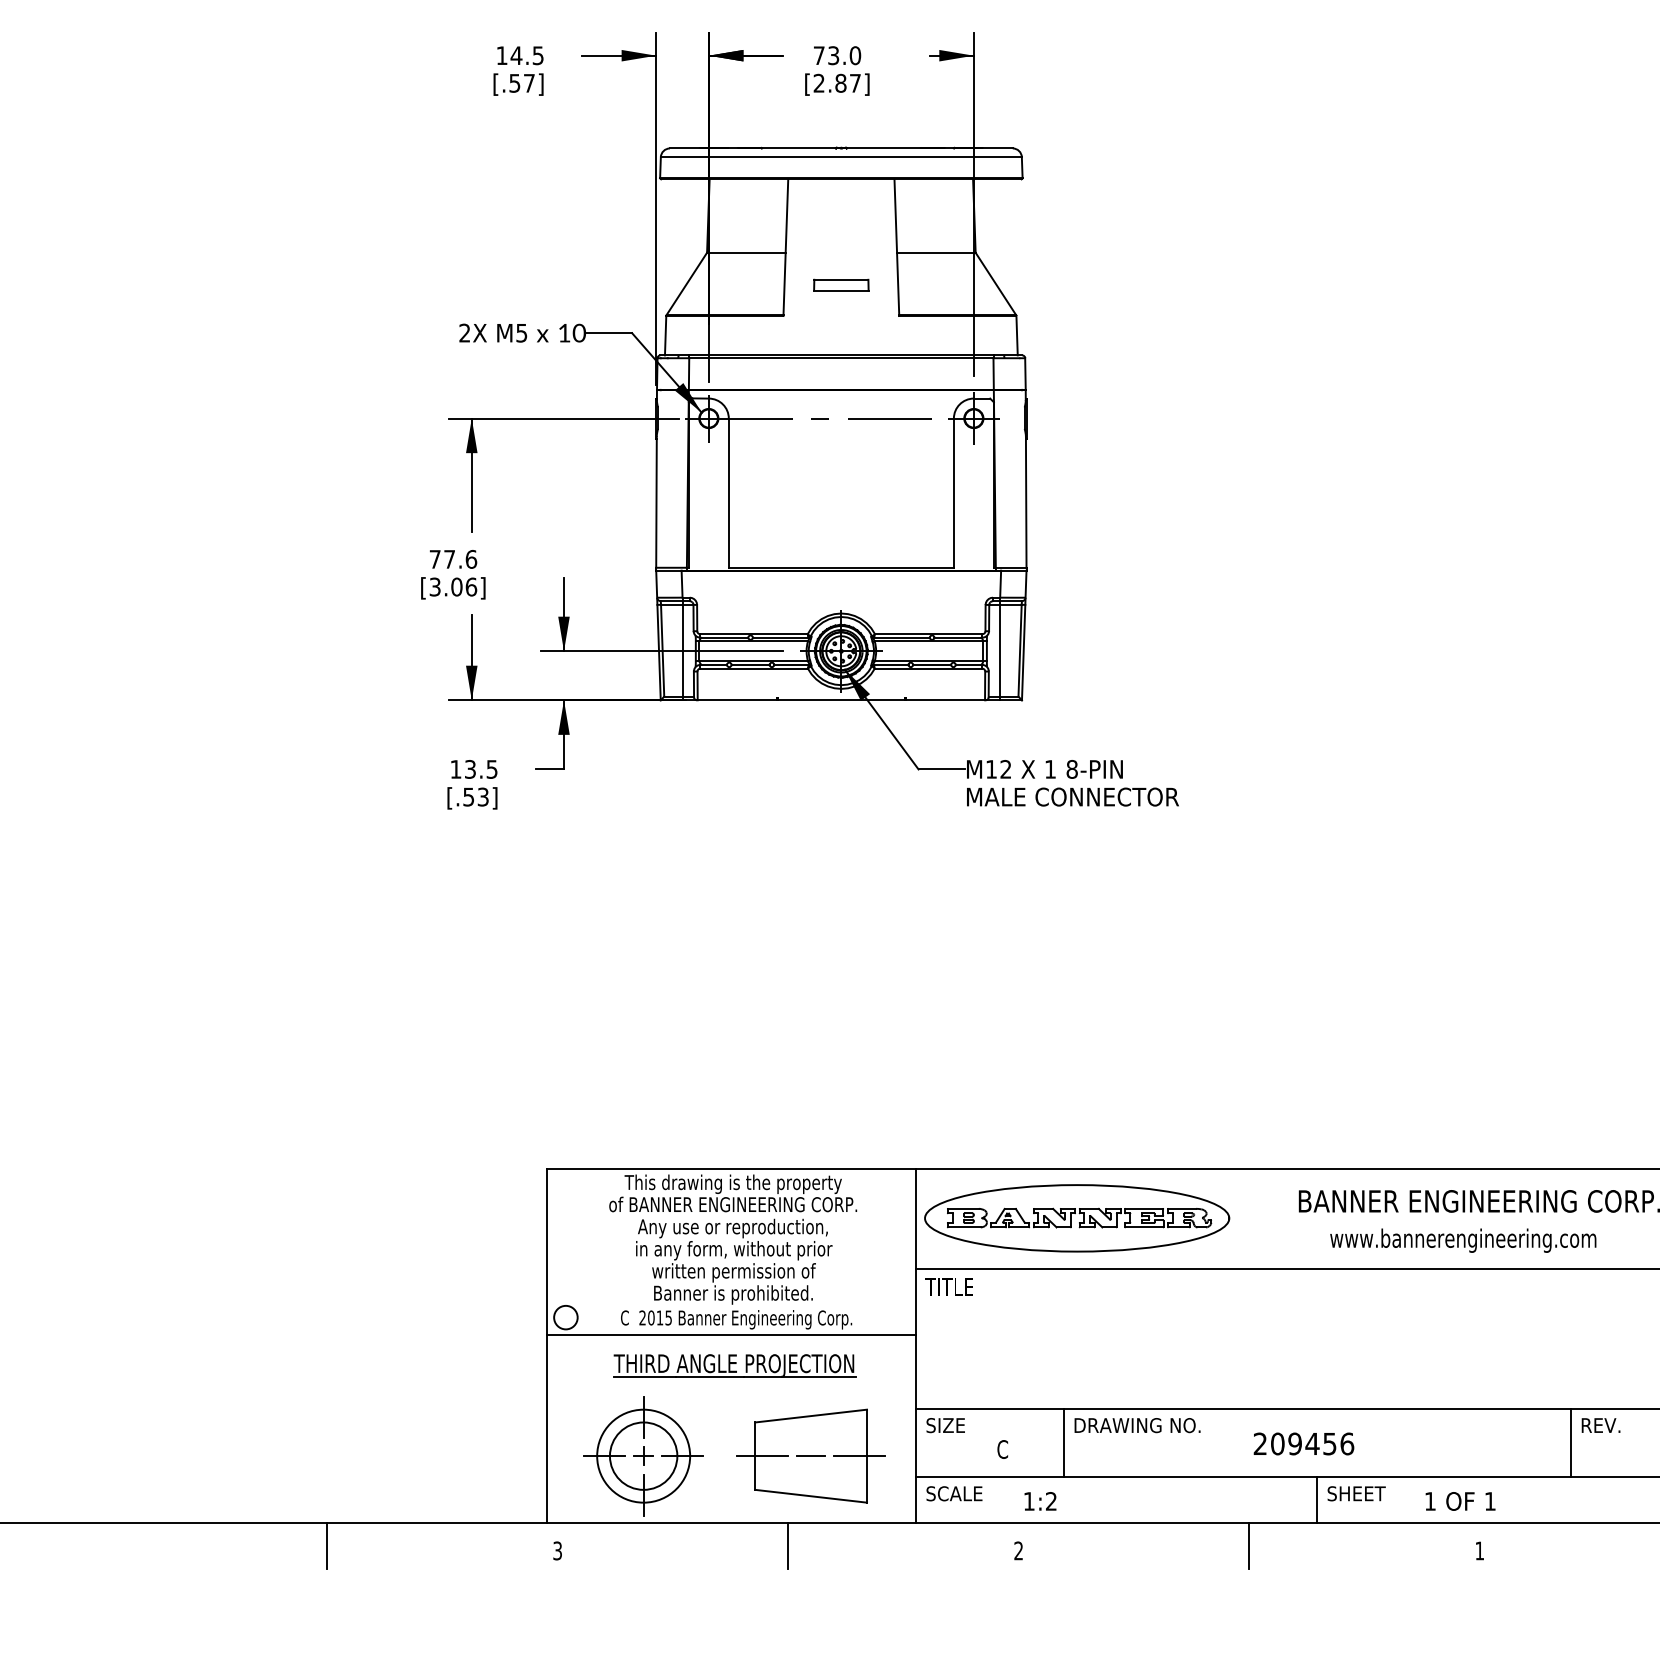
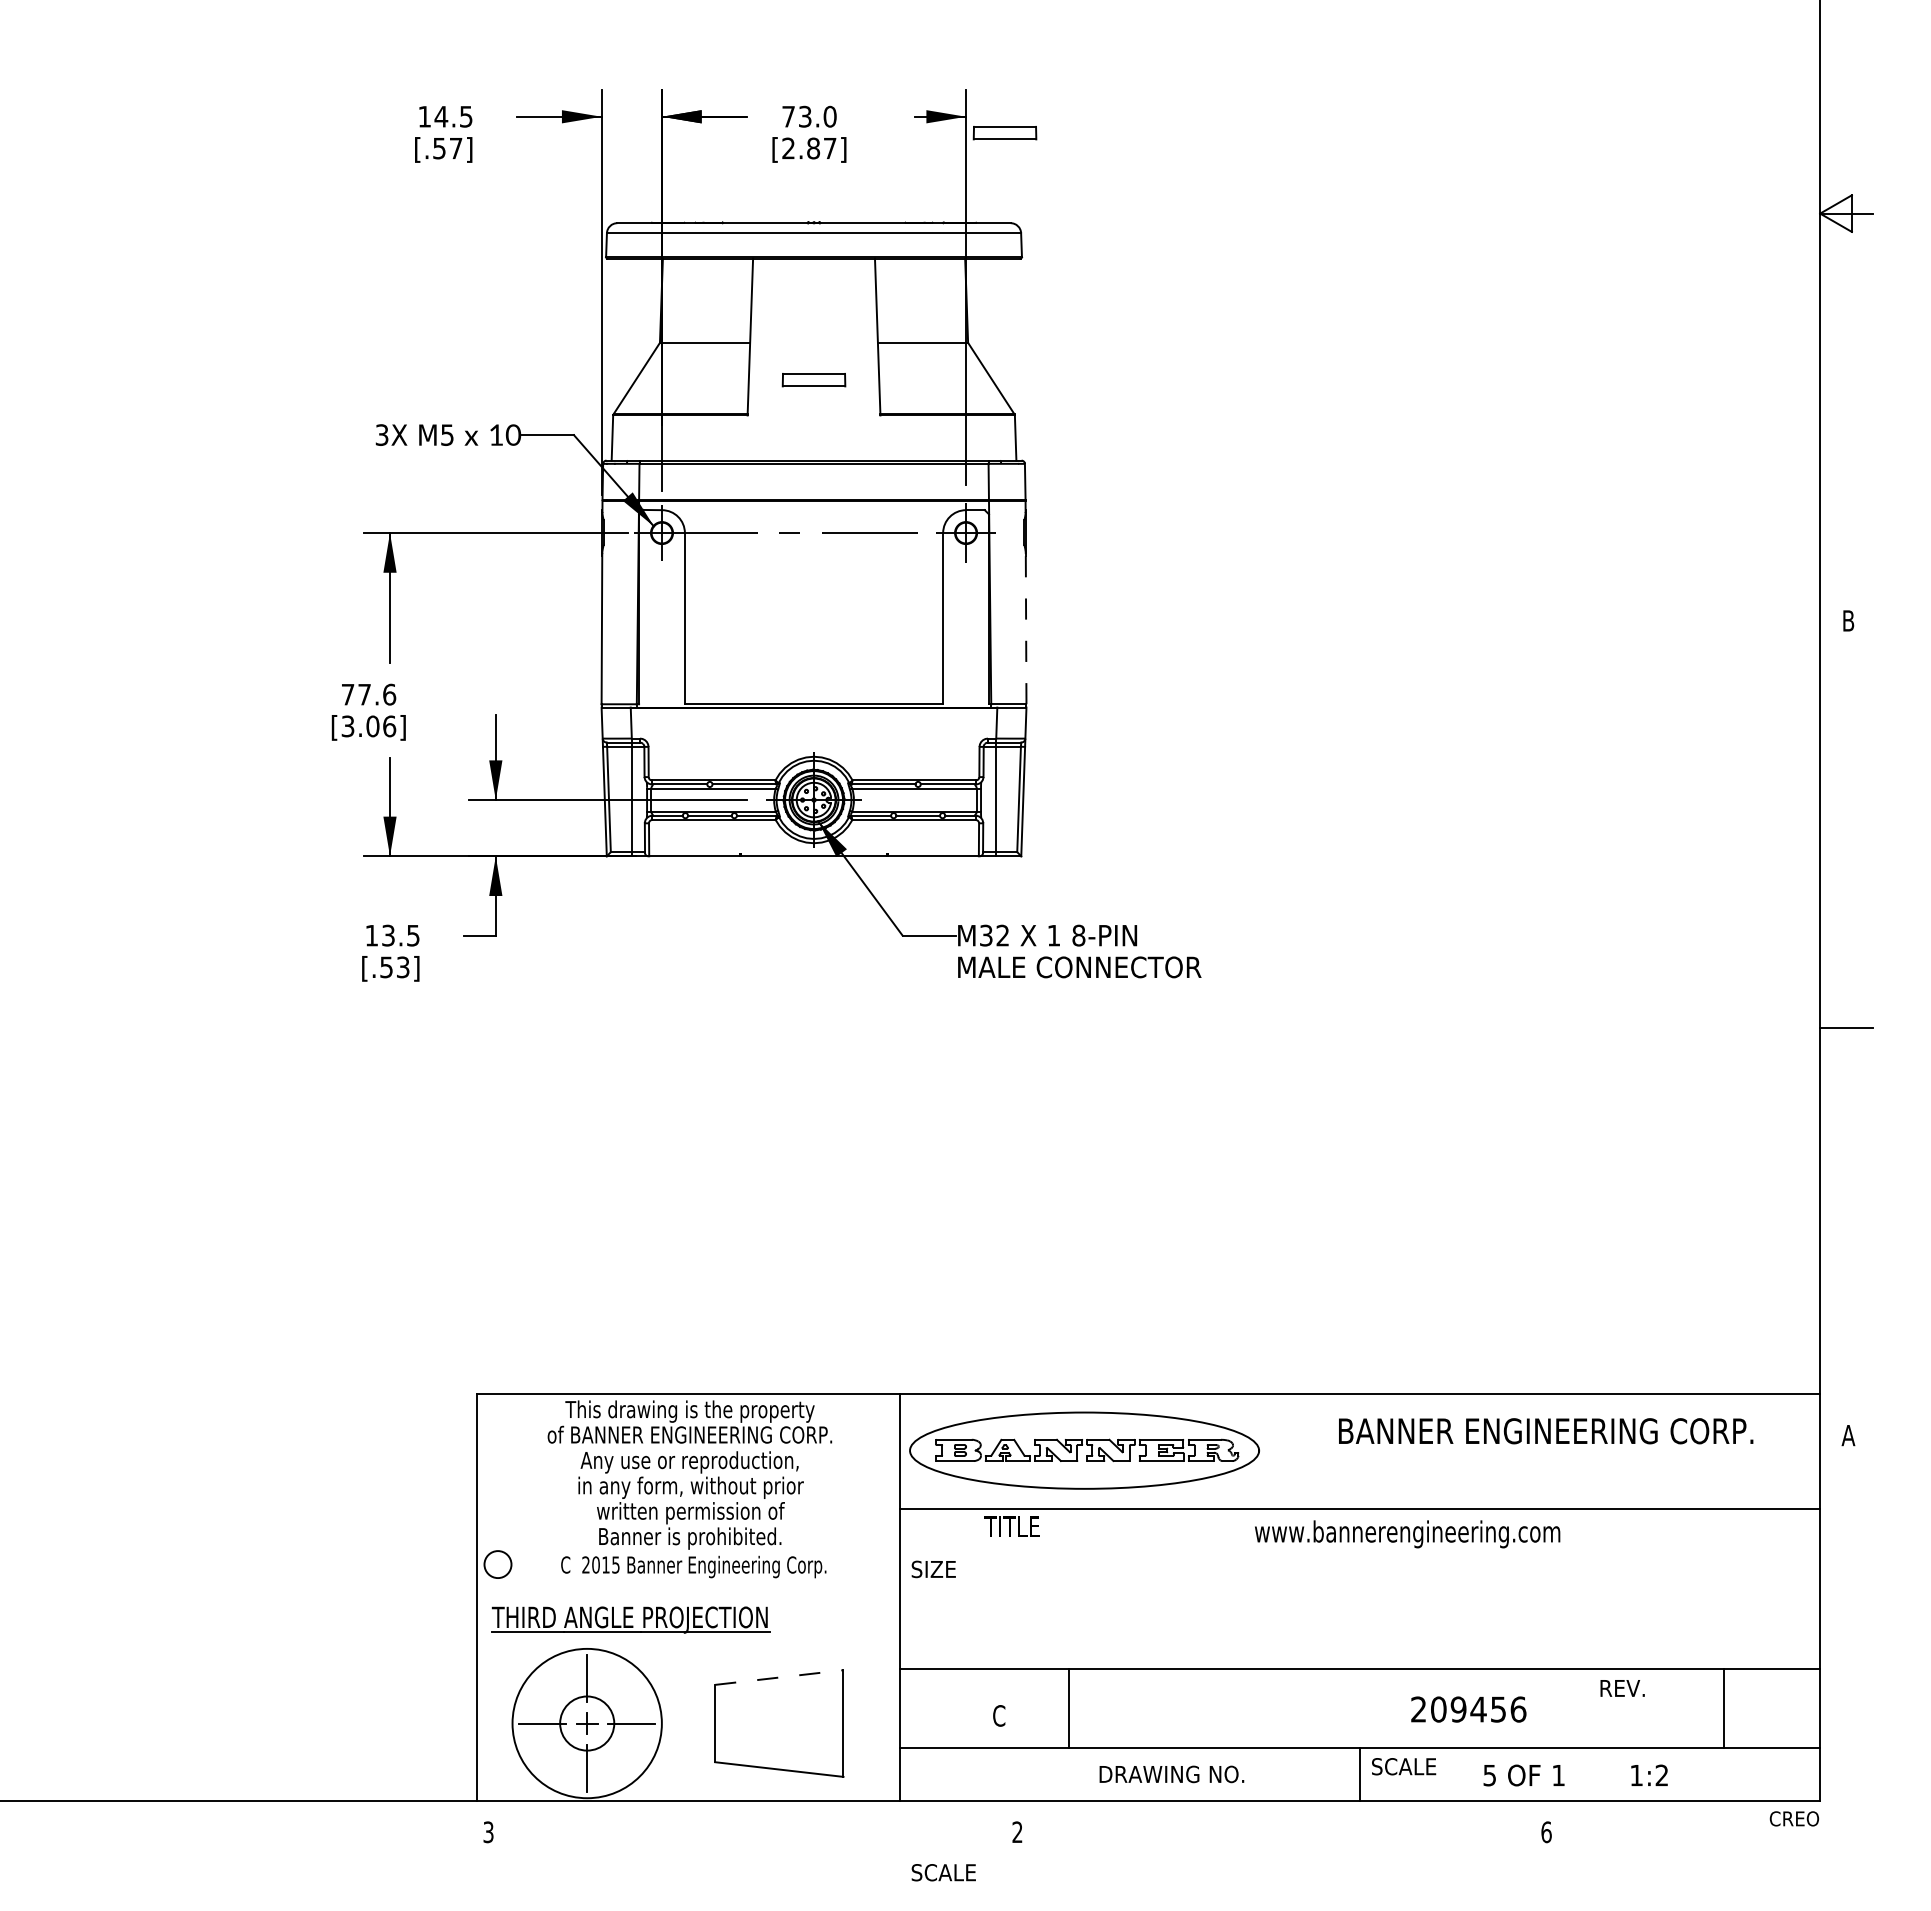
part: (1007, 70) -> (1004, 133), added
text: (464, 332) -> (381, 434), 2X -> 3X
line: (1026, 501) -> (1026, 628), solid -> dashed
text: (991, 769) -> (986, 935), M12 -> M32
text: (1463, 1240) -> (1407, 1534), moved
text: (948, 1287) -> (1011, 1526), moved
line: (731, 1334) -> (687, 1584), removed
part: (734, 1365) -> (630, 1619), moved
line: (811, 1416) -> (779, 1677), solid -> dashed
text: (945, 1425) -> (933, 1569), moved
text: (1137, 1425) -> (1171, 1774), moved
text: (1600, 1425) -> (1622, 1688), moved
text: (1303, 1443) -> (1468, 1709), moved
line: (1570, 1443) -> (1723, 1708), moved
circle: (643, 1456) -> (586, 1723), size x0.7
circle: (643, 1456) -> (586, 1723), size x1.4
line: (762, 1456) -> (723, 1723), removed
line: (811, 1456) -> (779, 1723), removed
line: (859, 1456) -> (834, 1723), removed
text: (954, 1493) -> (943, 1872), moved
text: (1362, 1493) -> (1411, 1766), SHEET -> SCALE
text: (1040, 1500) -> (1649, 1774), moved
text: (1430, 1501) -> (1489, 1775), 1 -> 5
line: (327, 1545) -> (224, 1826), removed
line: (788, 1545) -> (753, 1826), removed
line: (1249, 1545) -> (1282, 1826), removed
text: (1479, 1551) -> (1546, 1832), 1 -> 6

